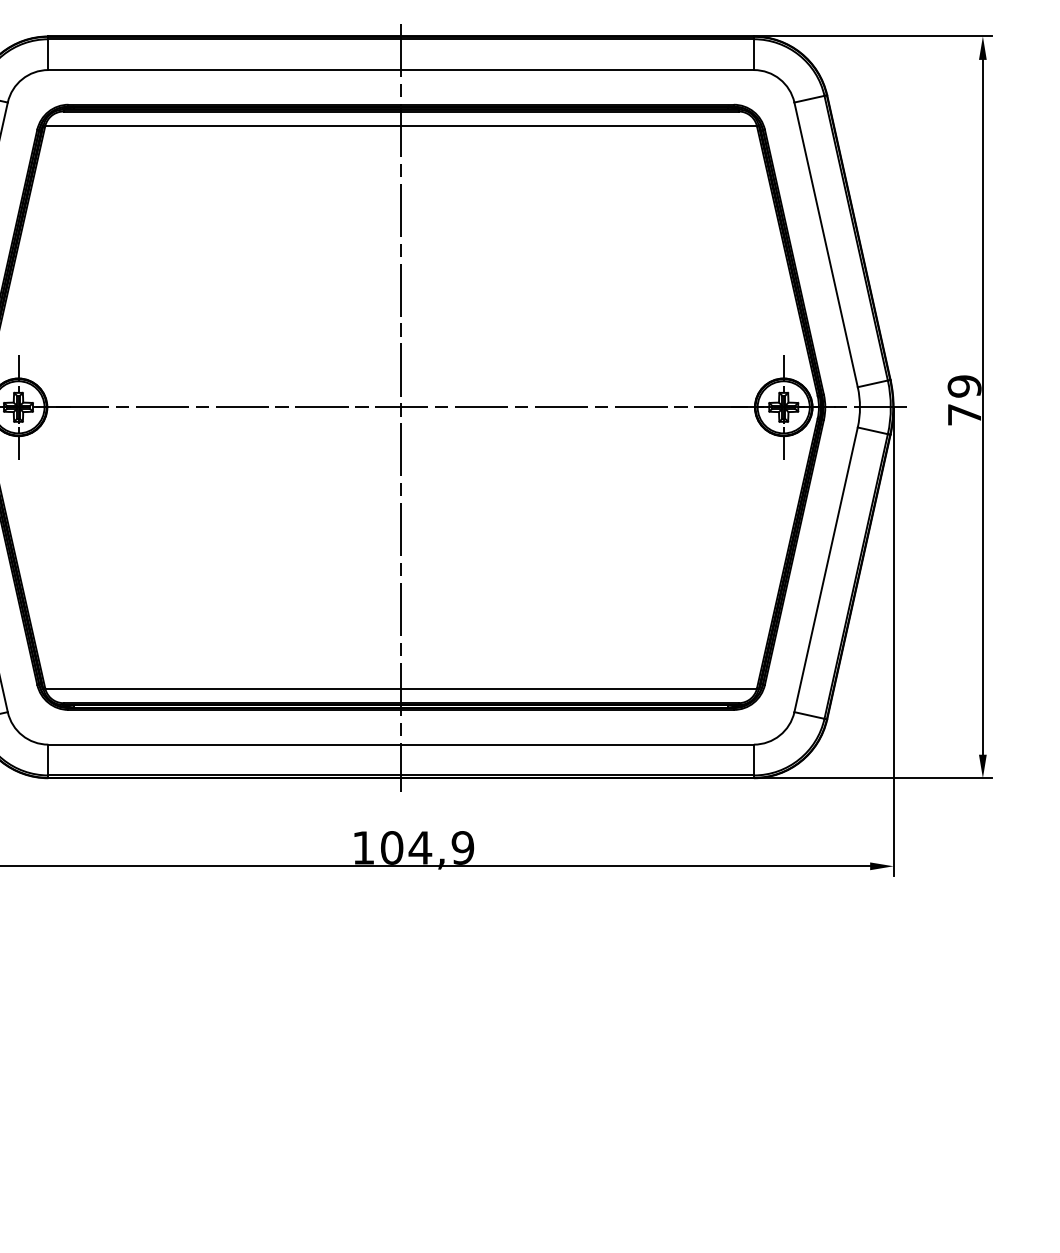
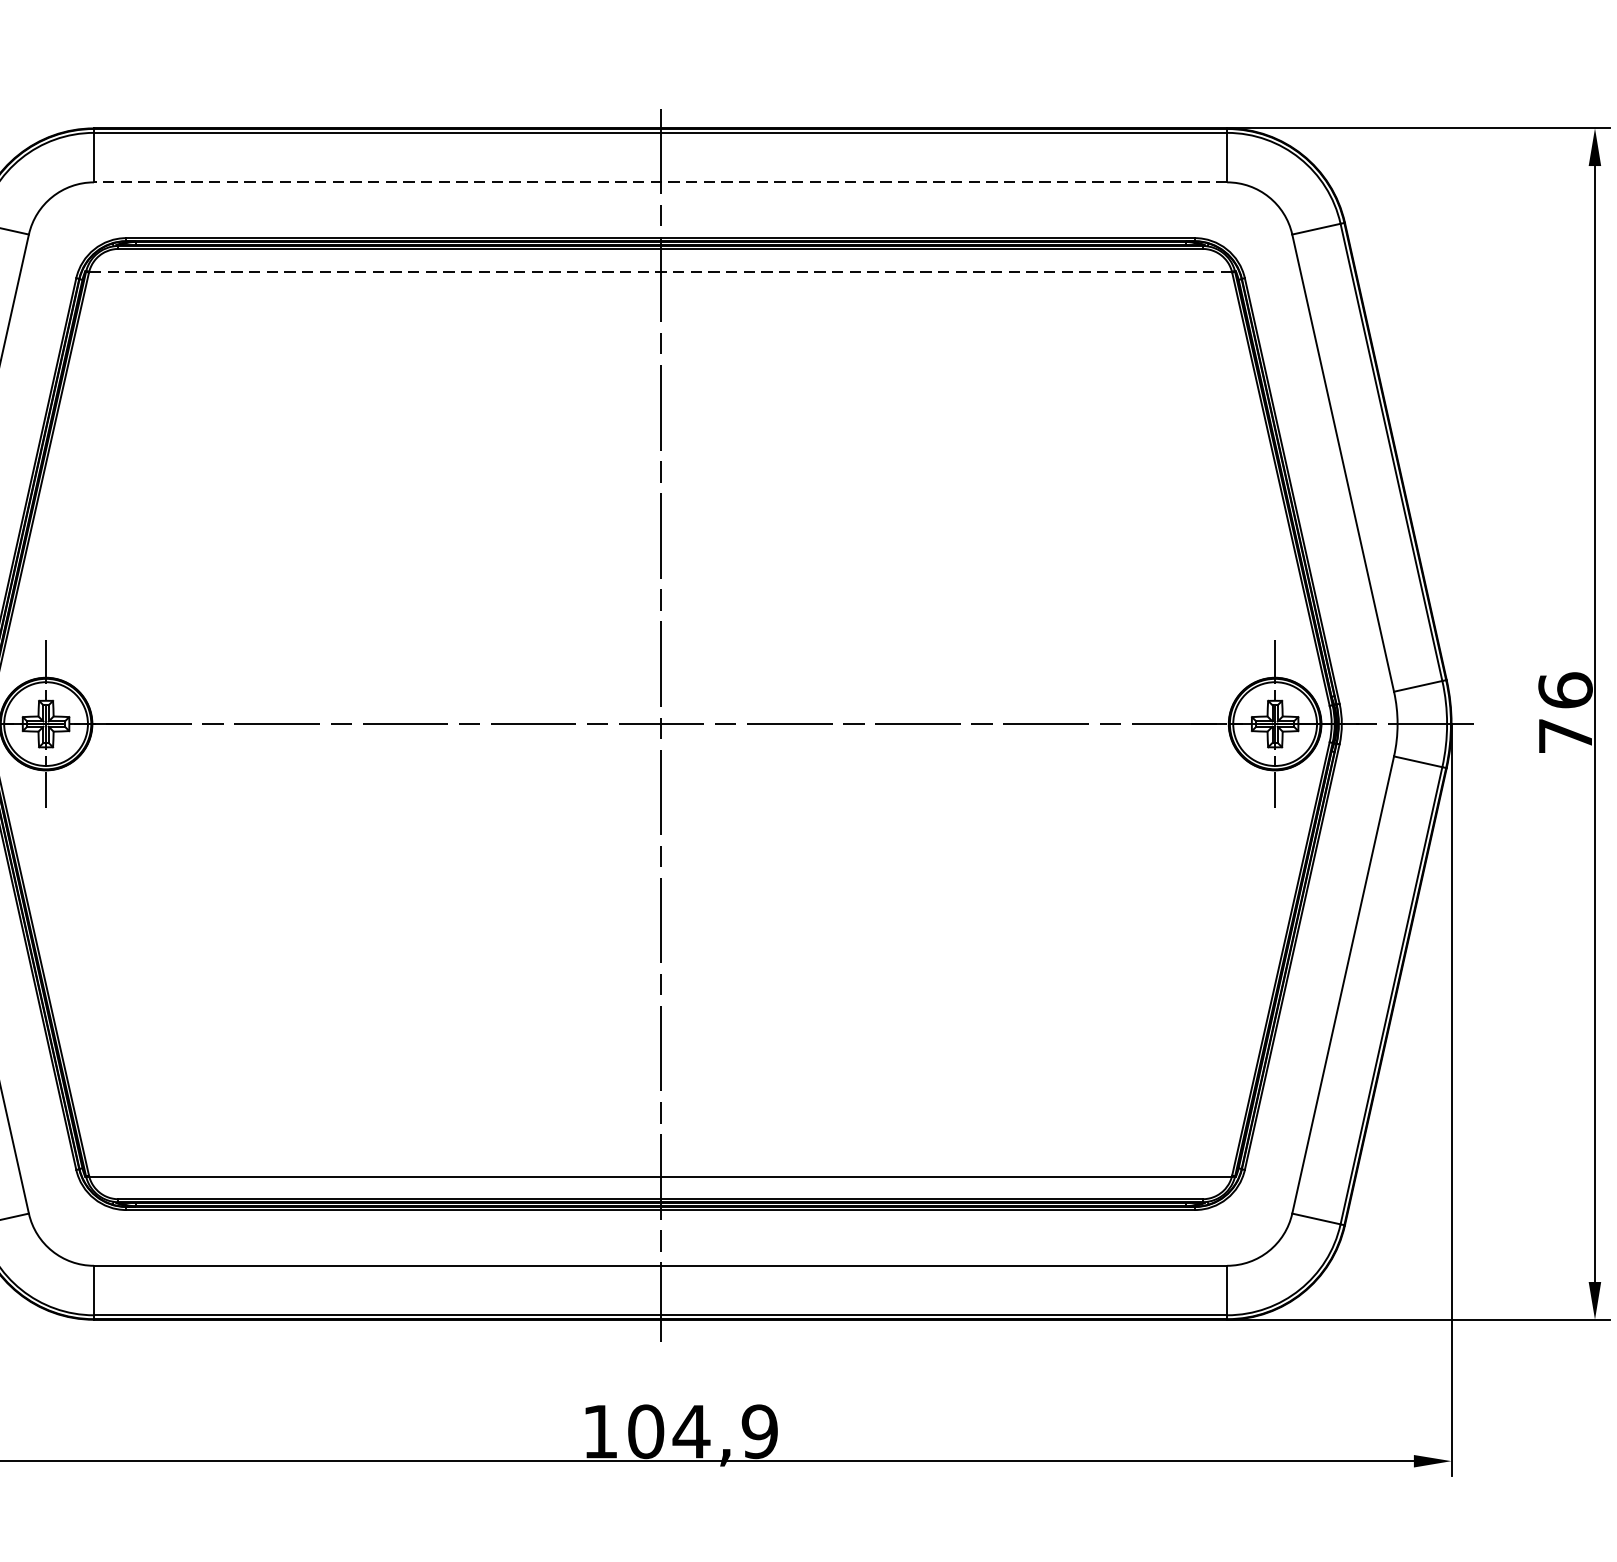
line: (401, 70) -> (661, 183), solid -> dashed
line: (401, 125) -> (661, 271), solid -> dashed
text: (964, 386) -> (1565, 690), 79 -> 76

